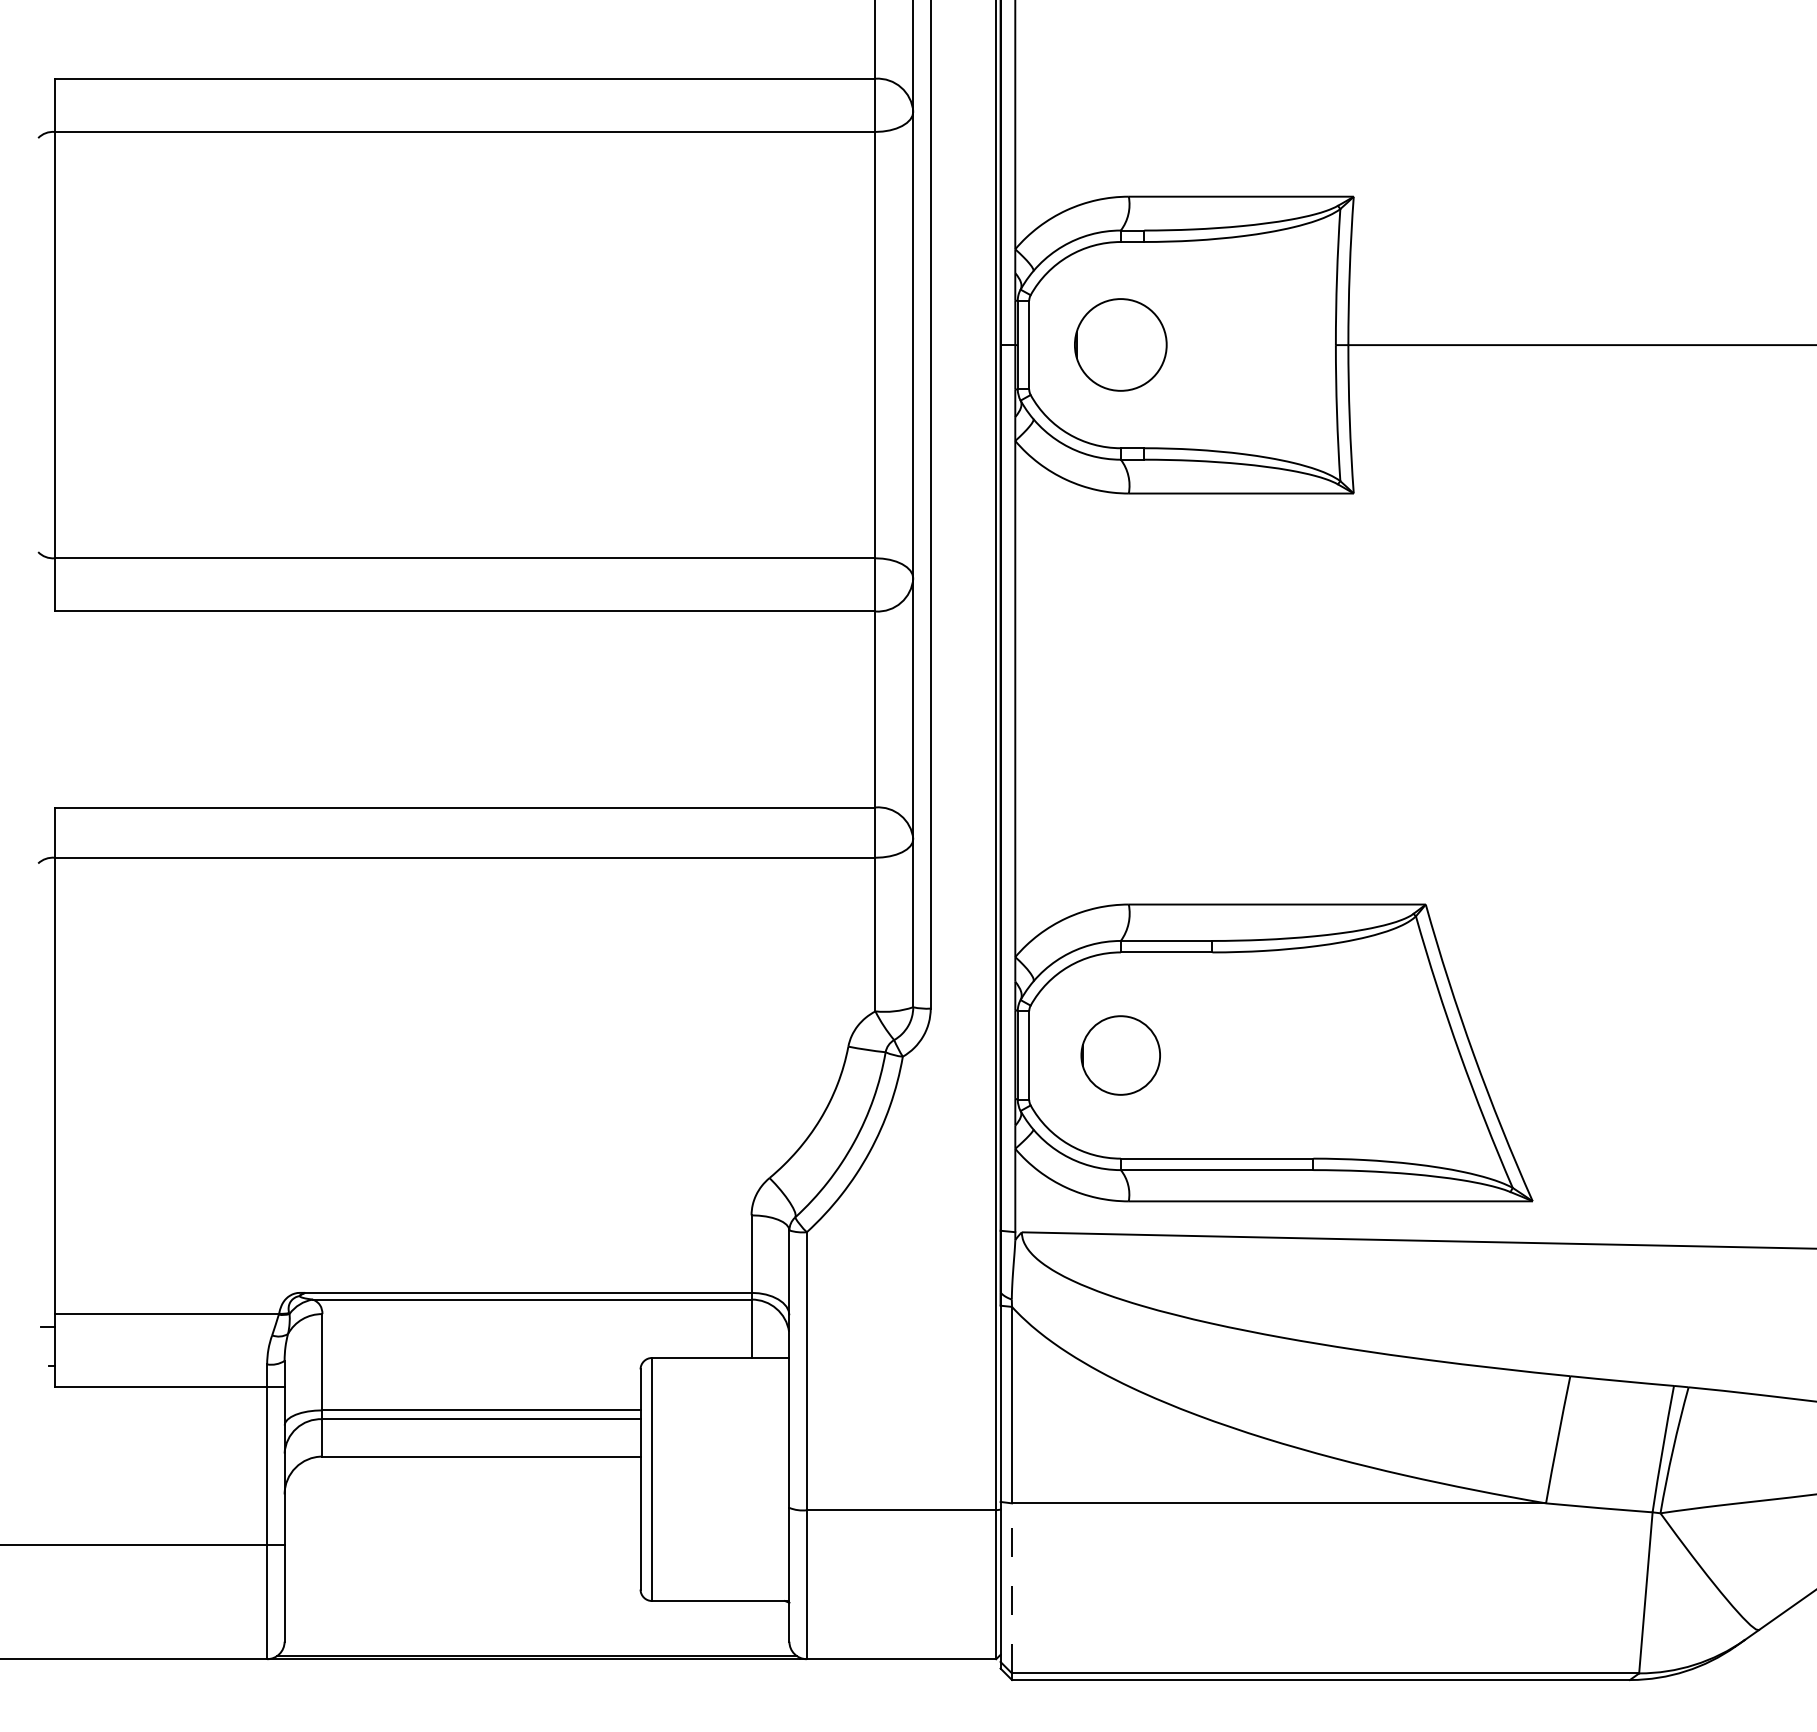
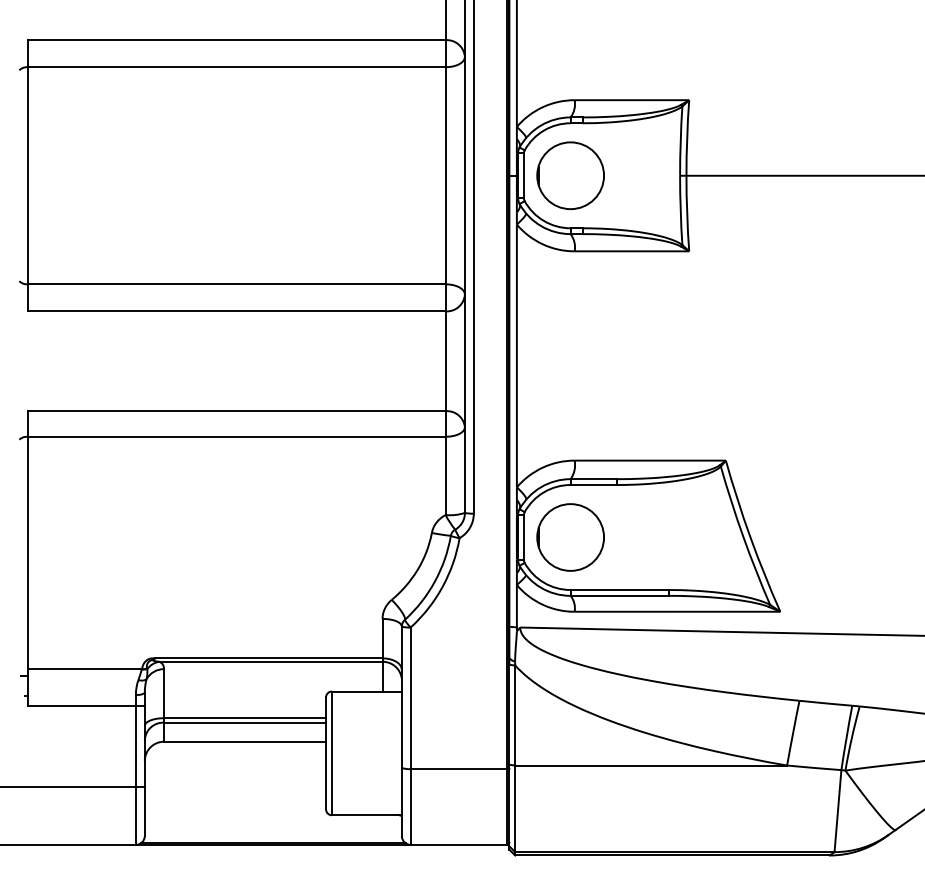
circle: (1120, 344) -> (570, 175), size x1.43
circle: (1120, 1055) -> (570, 537), size x1.67
line: (1012, 1587) -> (515, 808), dashed -> solid

